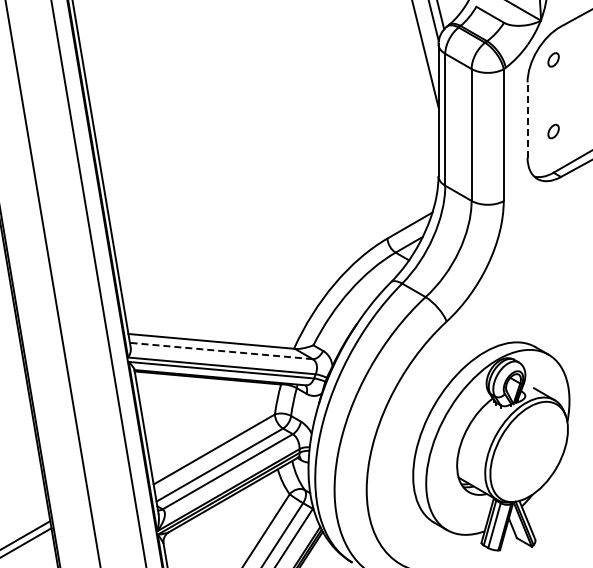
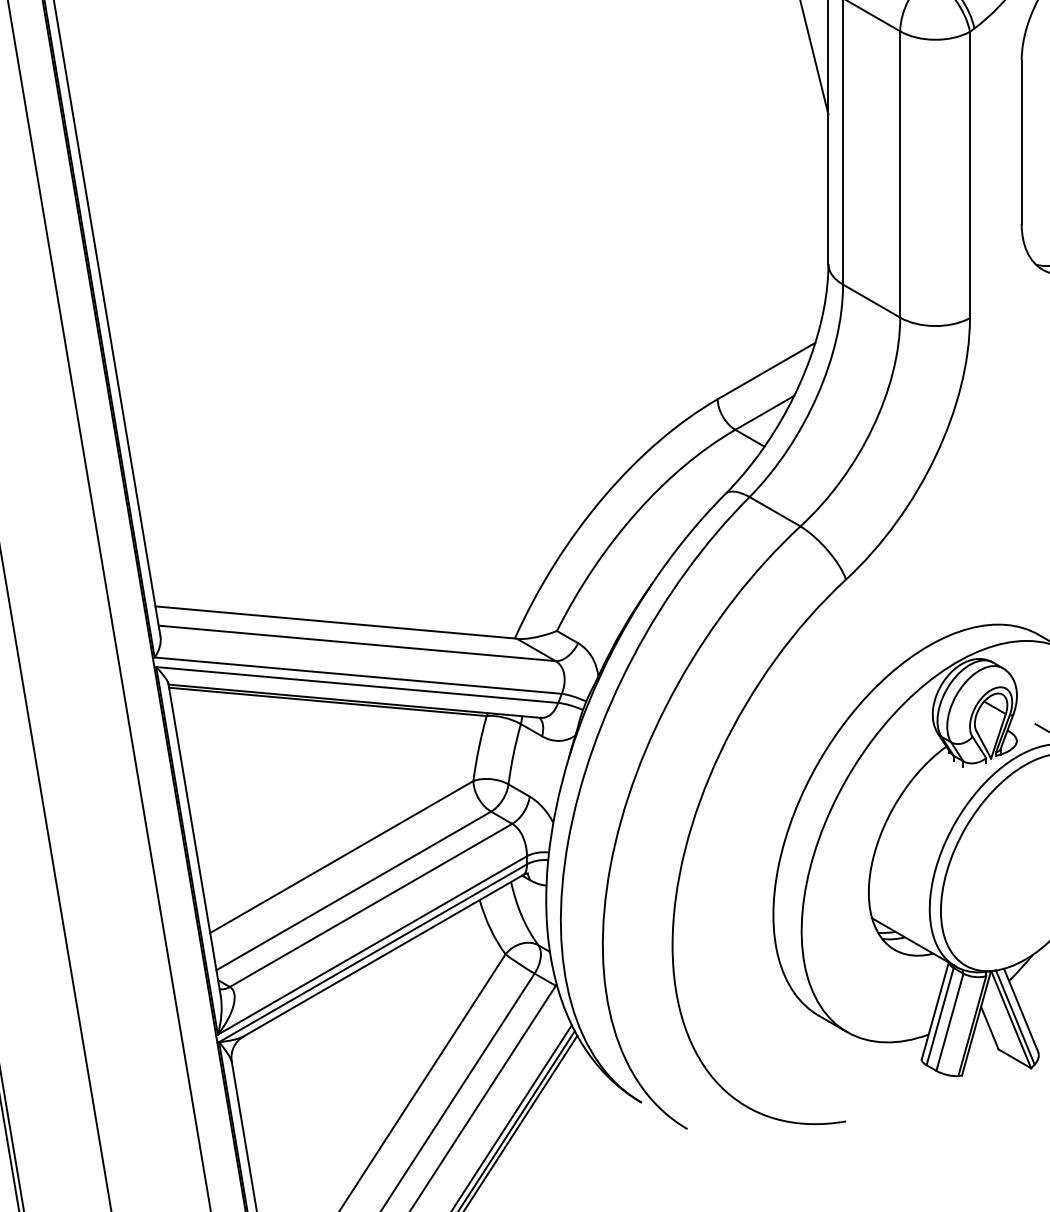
line: (527, 120) -> (1021, 143), dashed -> solid
line: (221, 351) -> (357, 644), dashed -> solid

